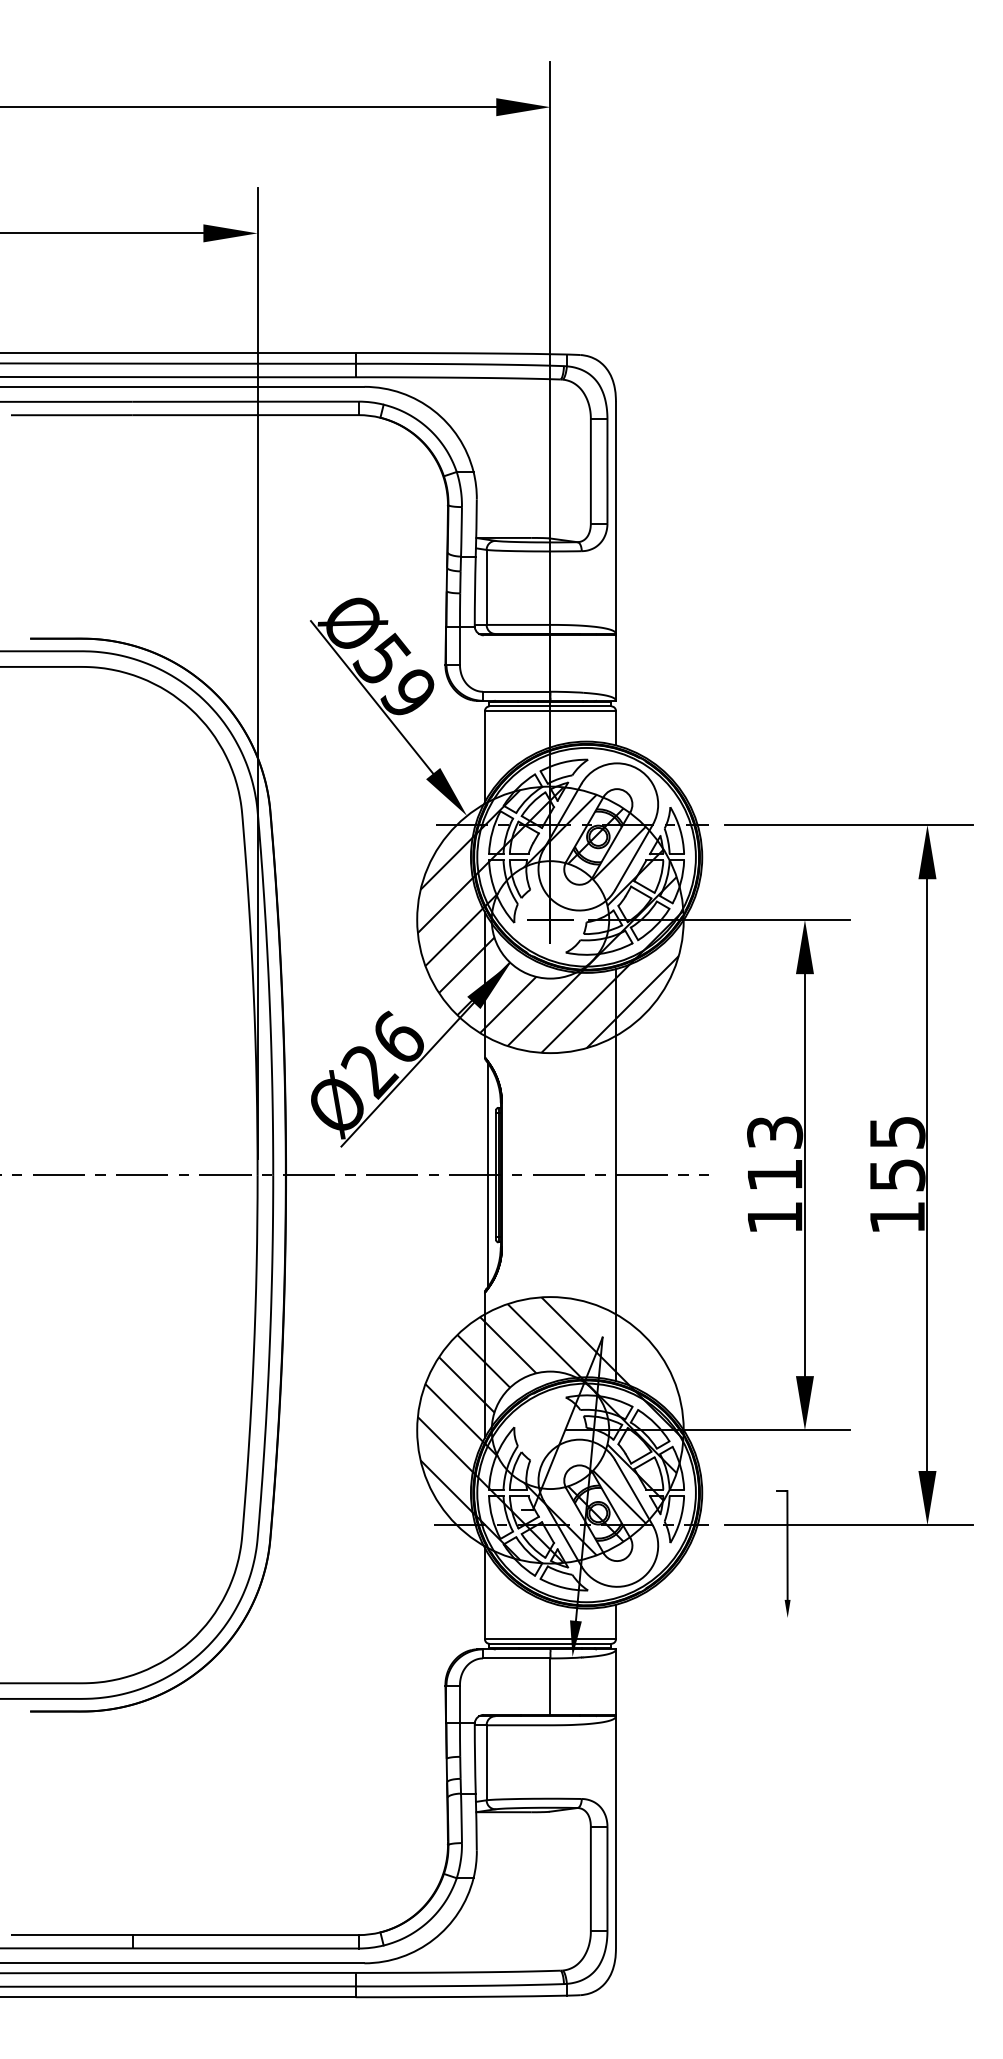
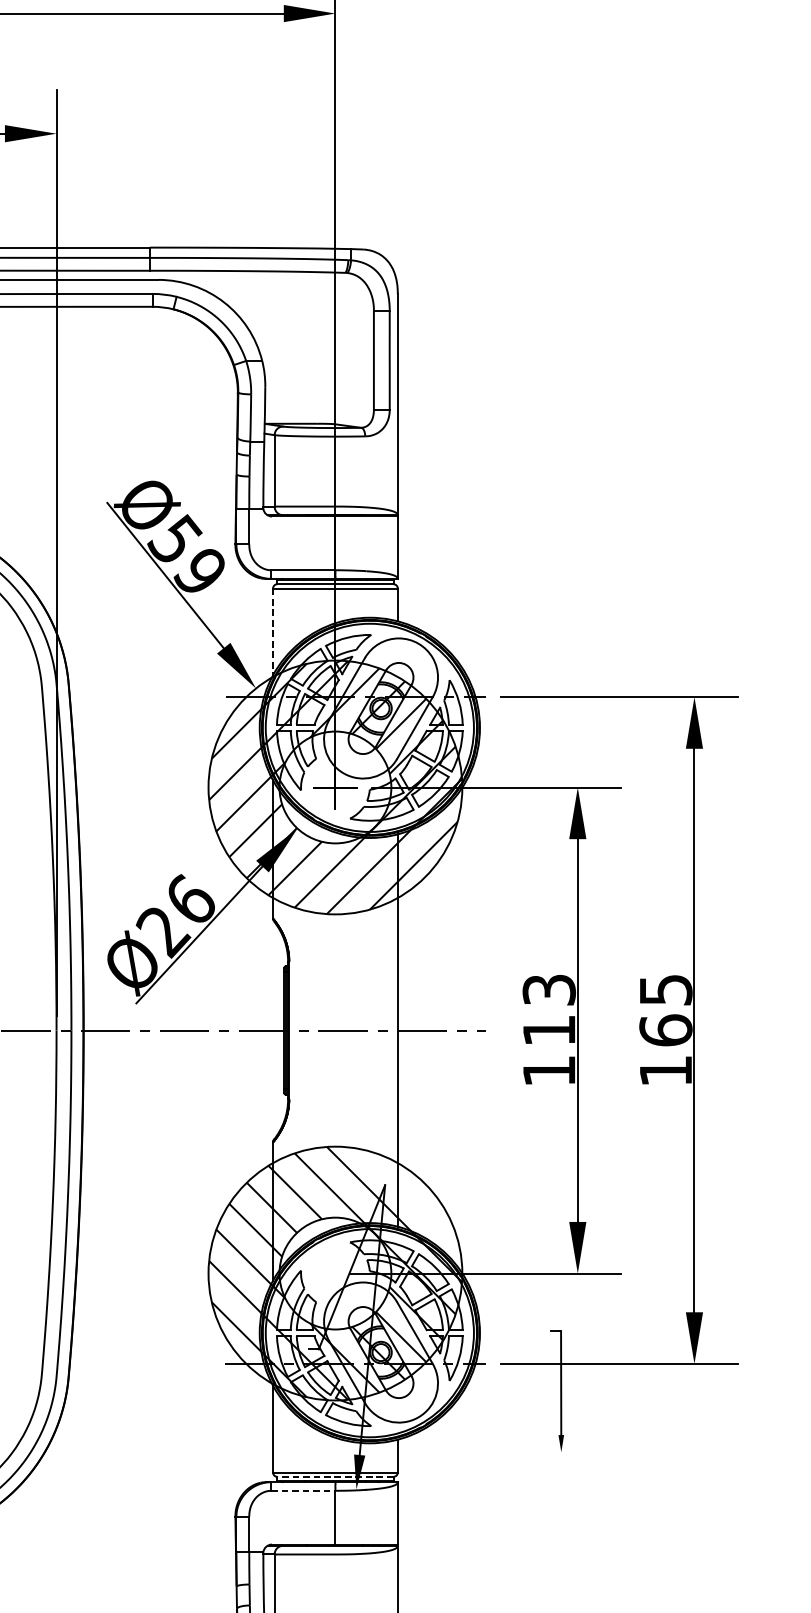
line: (484, 756) -> (272, 631), solid -> dashed
line: (488, 1174) -> (276, 1029), removed
text: (897, 1174) -> (665, 1029), 155 -> 165
line: (550, 1643) -> (335, 1476), solid -> dashed
line: (516, 1658) -> (303, 1490), solid -> dashed

